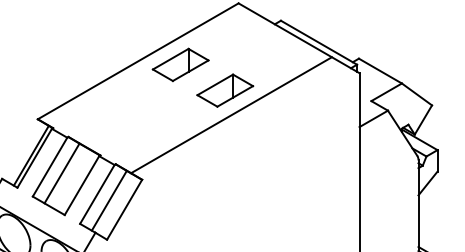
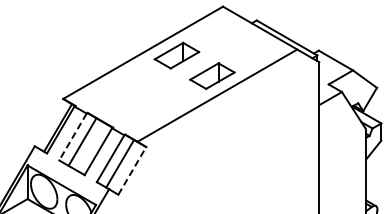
line: (49, 167) -> (72, 137), solid -> dashed
line: (124, 209) -> (132, 170), solid -> dashed

